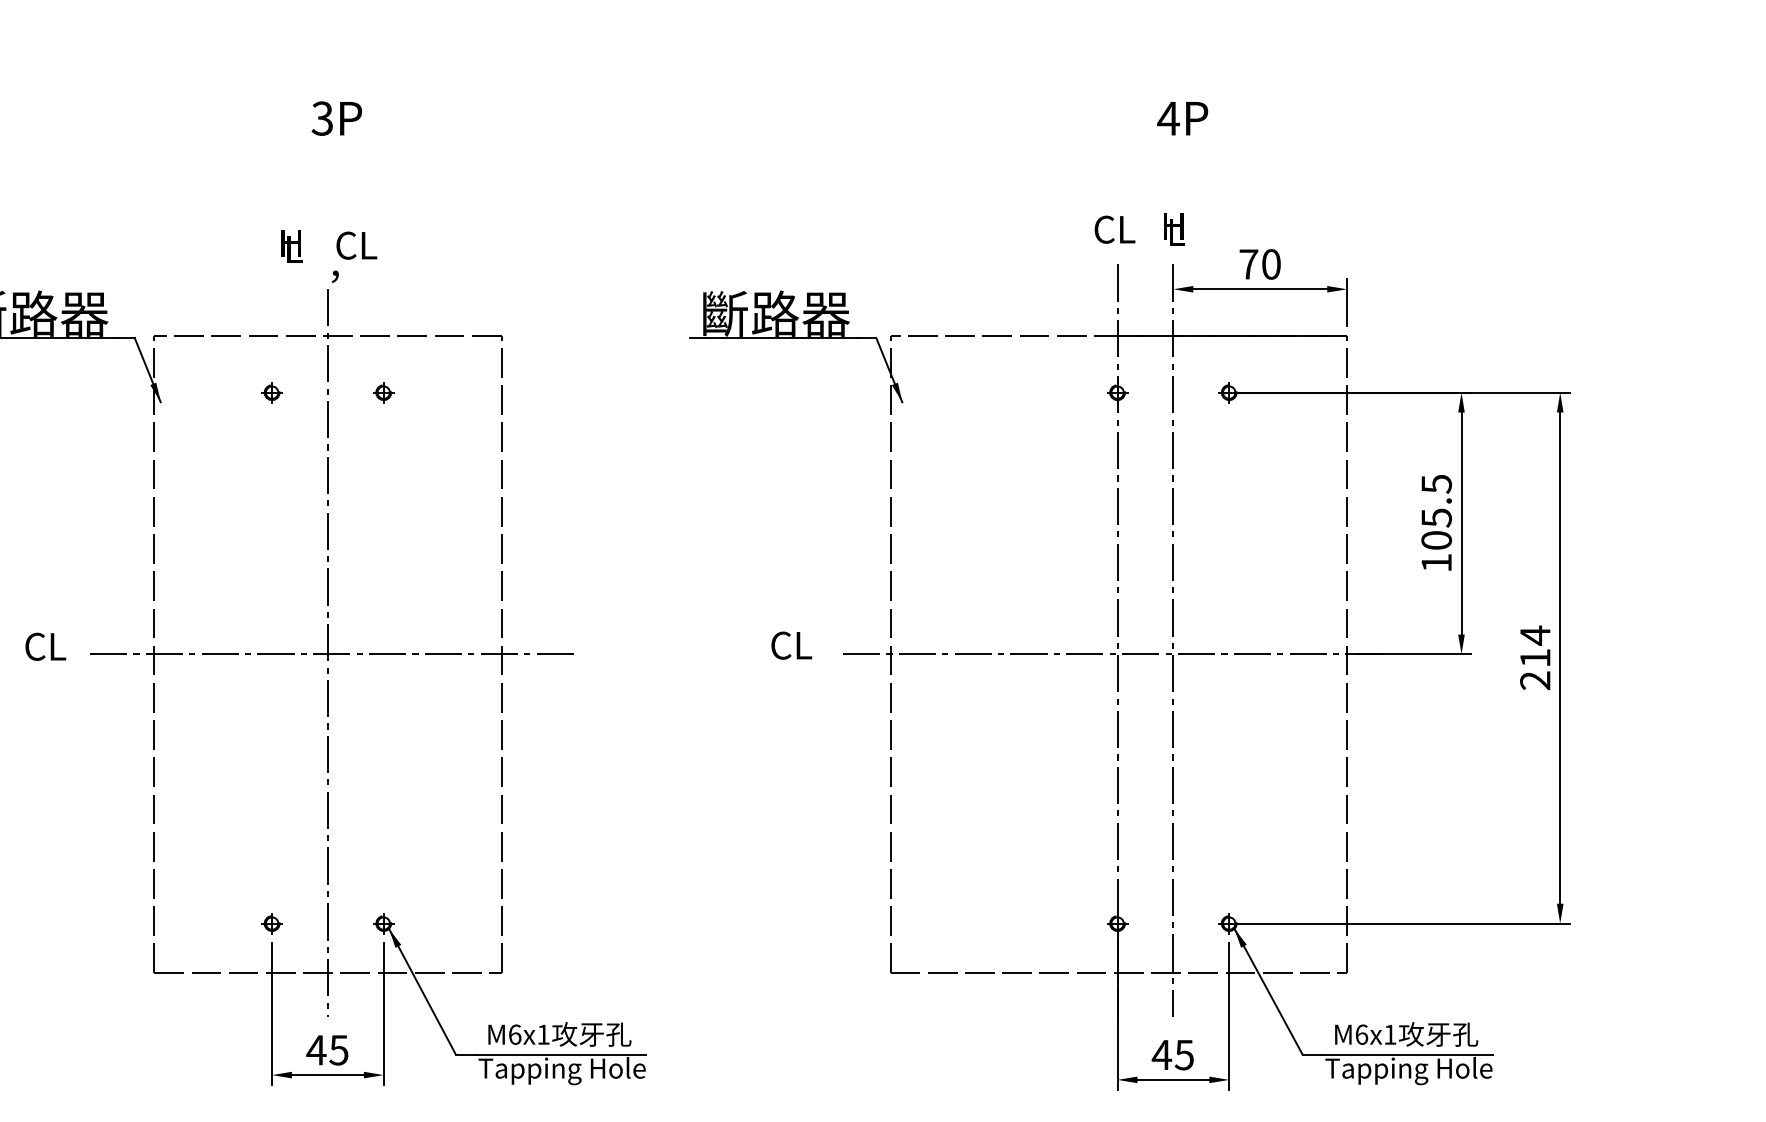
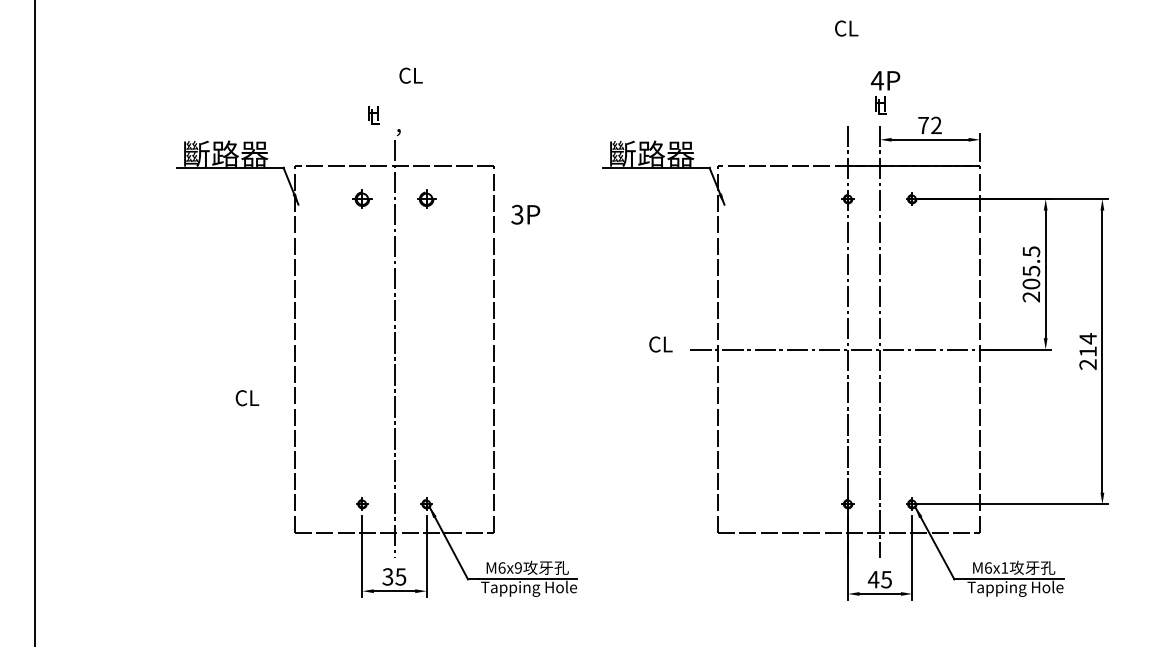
text: (336, 118) -> (525, 214), moved
text: (1182, 118) -> (885, 80), moved
text: (1114, 229) -> (846, 28), moved
text: (355, 245) -> (410, 75), moved
text: (1271, 264) -> (936, 125), 70 -> 72
part: (272, 391) -> (362, 198), size x1.6
part: (383, 391) -> (426, 198), size x1.6
text: (1435, 562) -> (1030, 296), 105.5 -> 205.5
text: (45, 647) -> (247, 398), moved
line: (329, 654) -> (395, 349), removed
text: (541, 1033) -> (517, 567), M6x1 -> M6x9
text: (315, 1049) -> (387, 576), 45 -> 35

